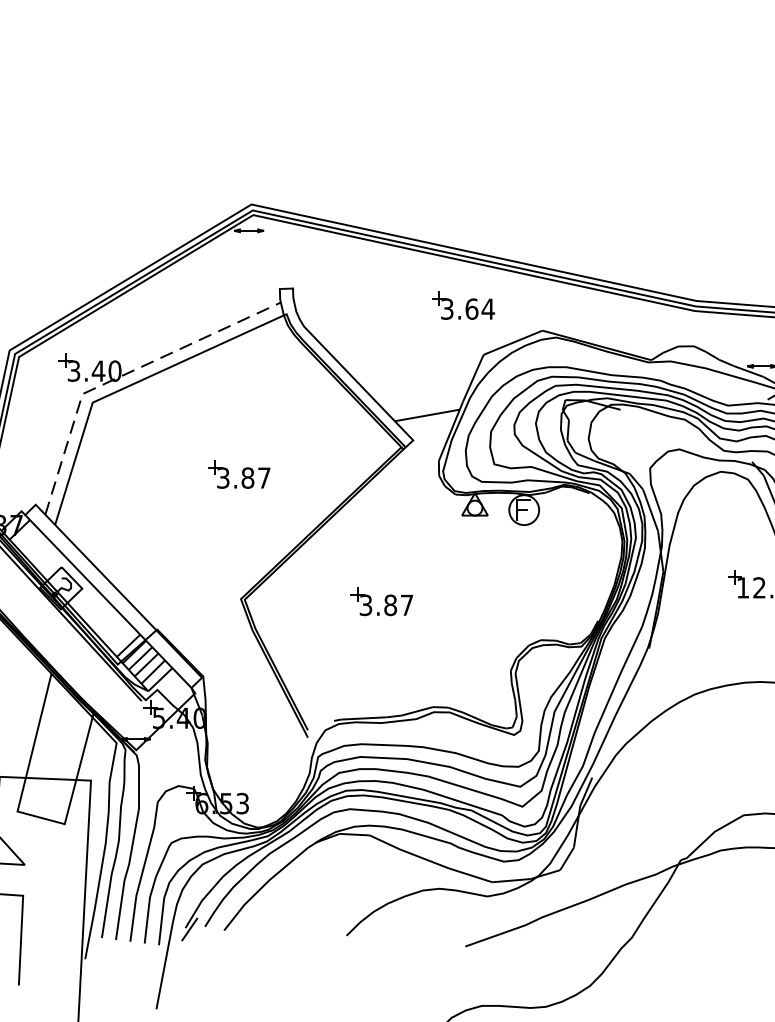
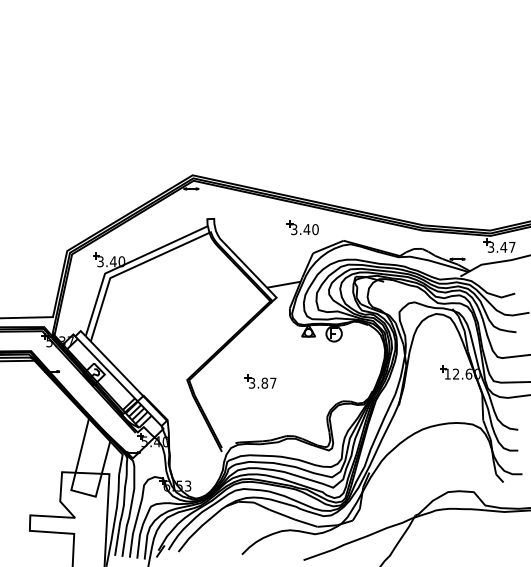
text: (478, 308) -> (310, 229), 3.64 -> 3.40
line: (123, 374) -> (126, 263), dashed -> solid
part: (239, 474) -> (186, 315), removed

